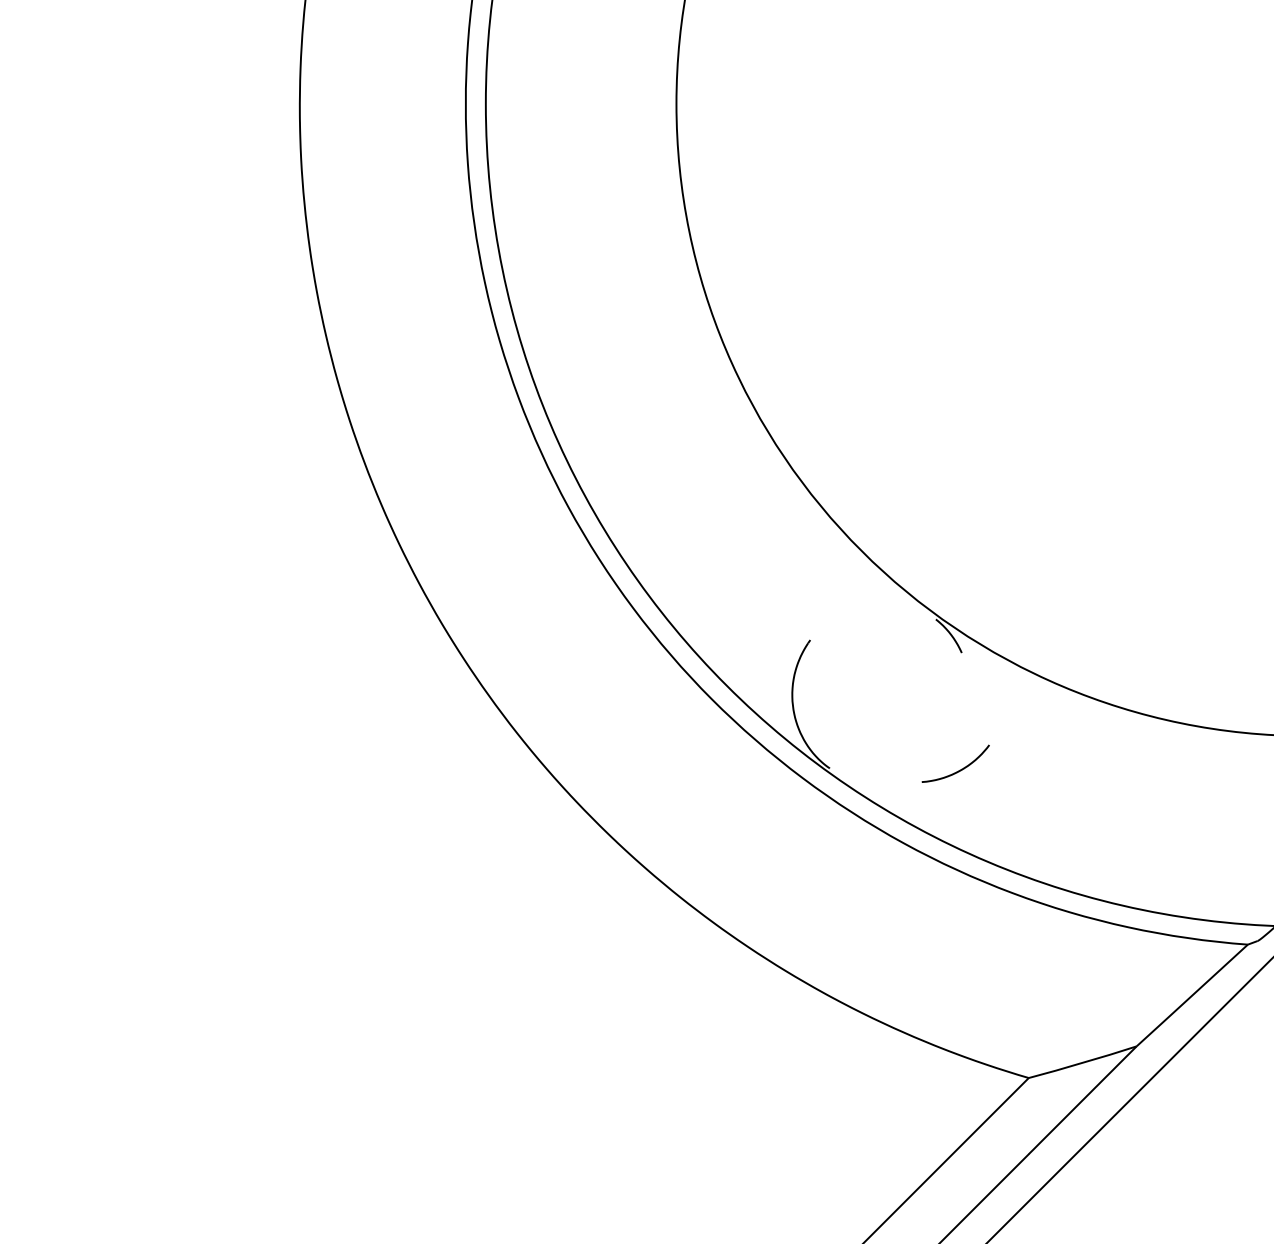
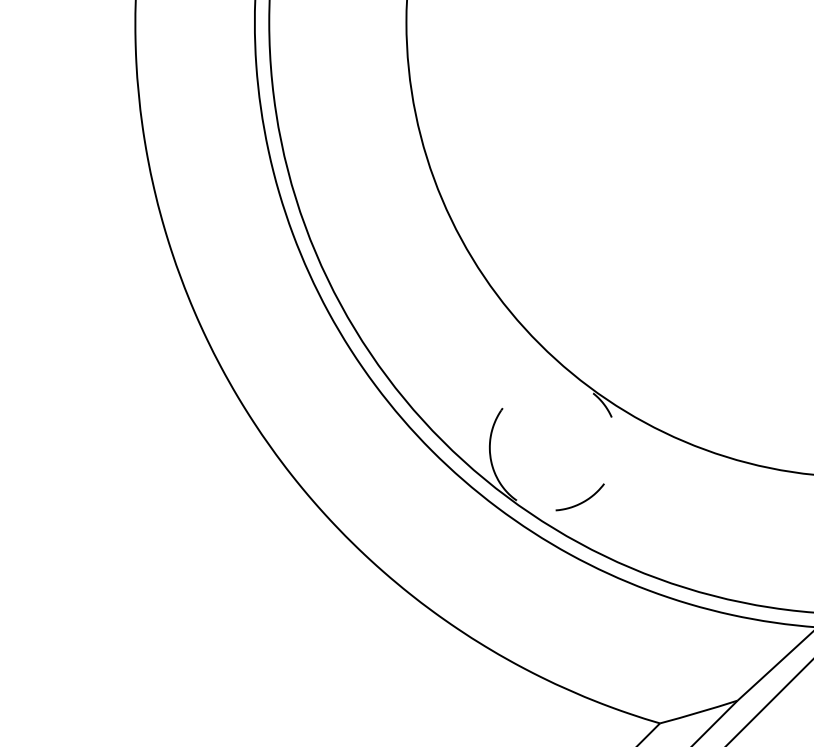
curve: (958, 770) -> (582, 502), moved

